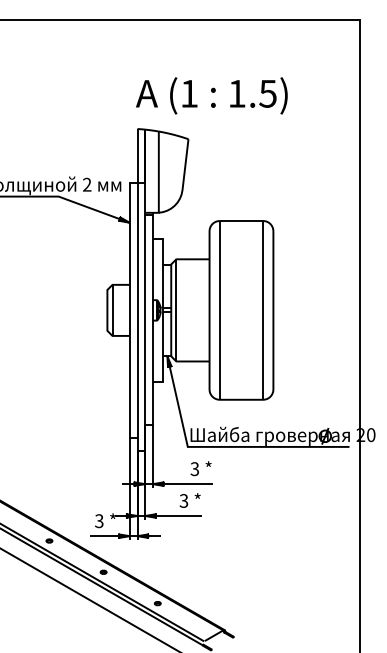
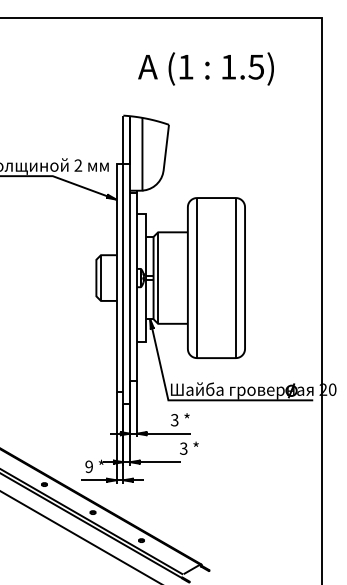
text: (211, 95) -> (205, 68), moved
text: (189, 500) -> (188, 448), moved
text: (99, 520) -> (89, 466), 3 -> 9

